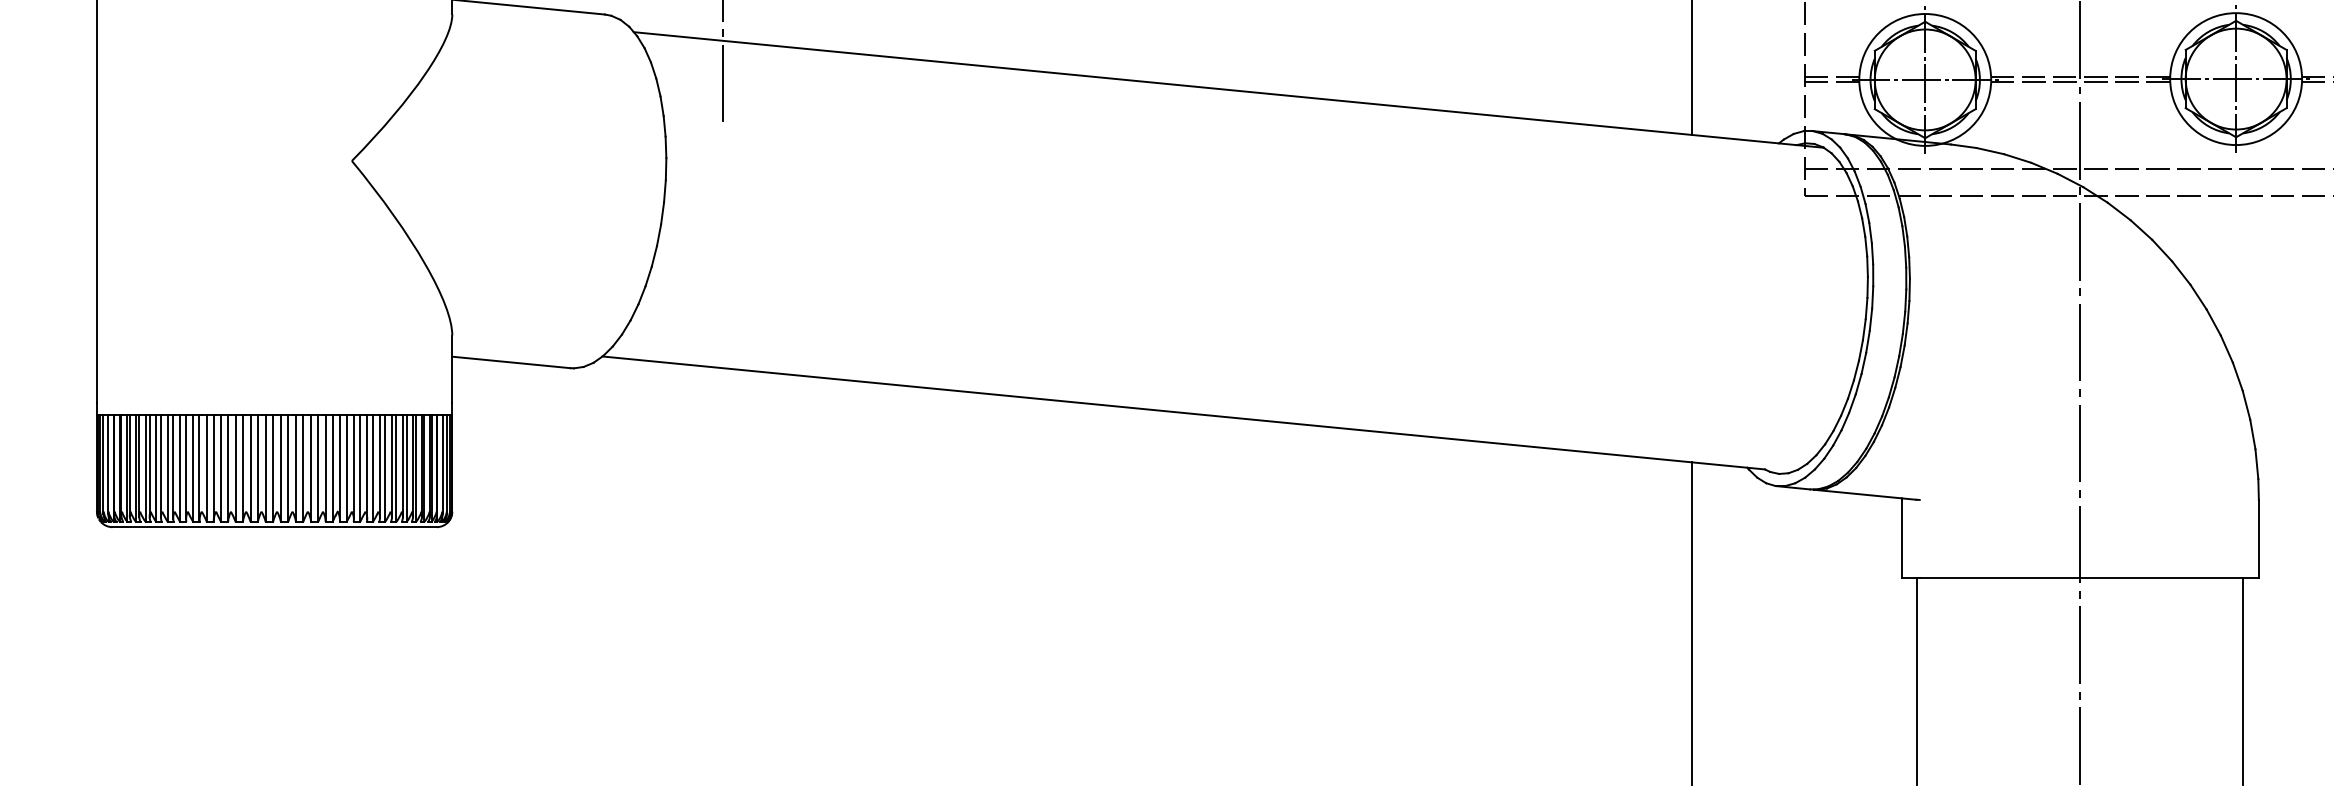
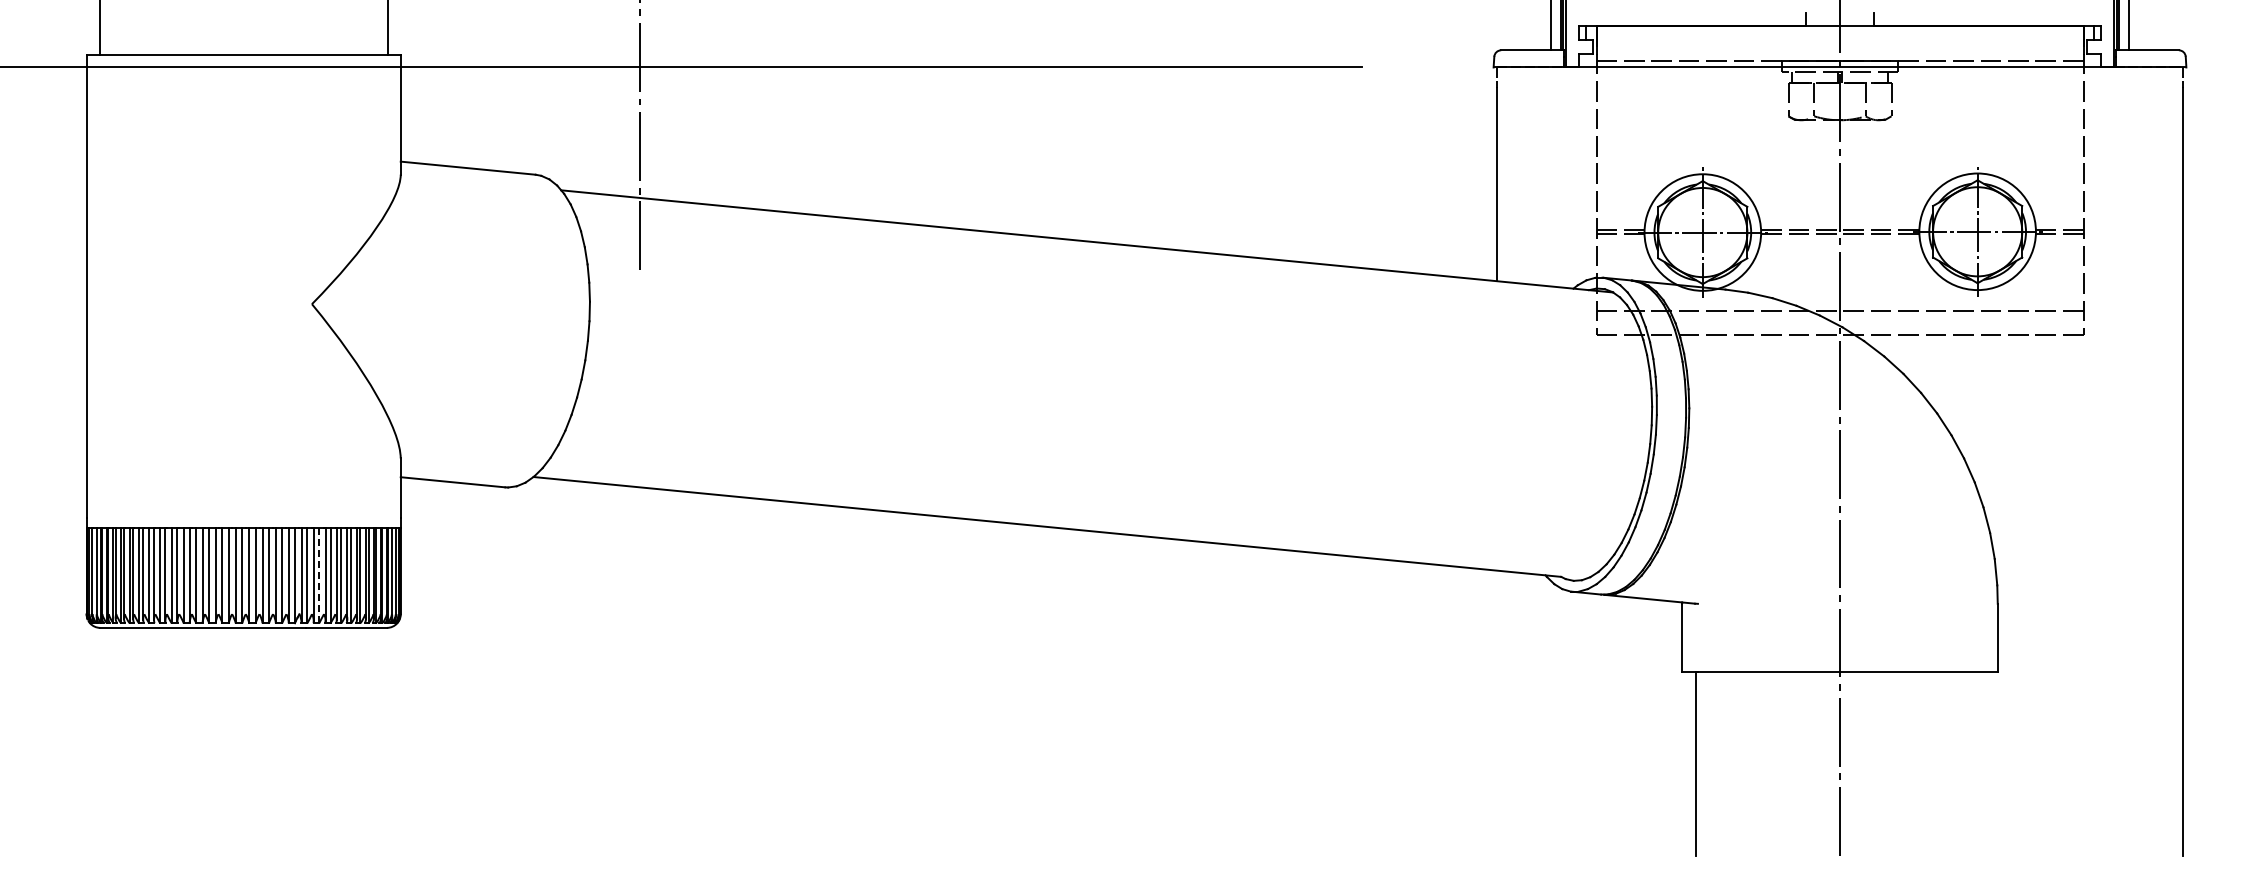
line: (360, 469) -> (319, 576), solid -> dashed
line: (1692, 622) -> (1497, 712), removed
line: (2243, 680) -> (1984, 763), removed

